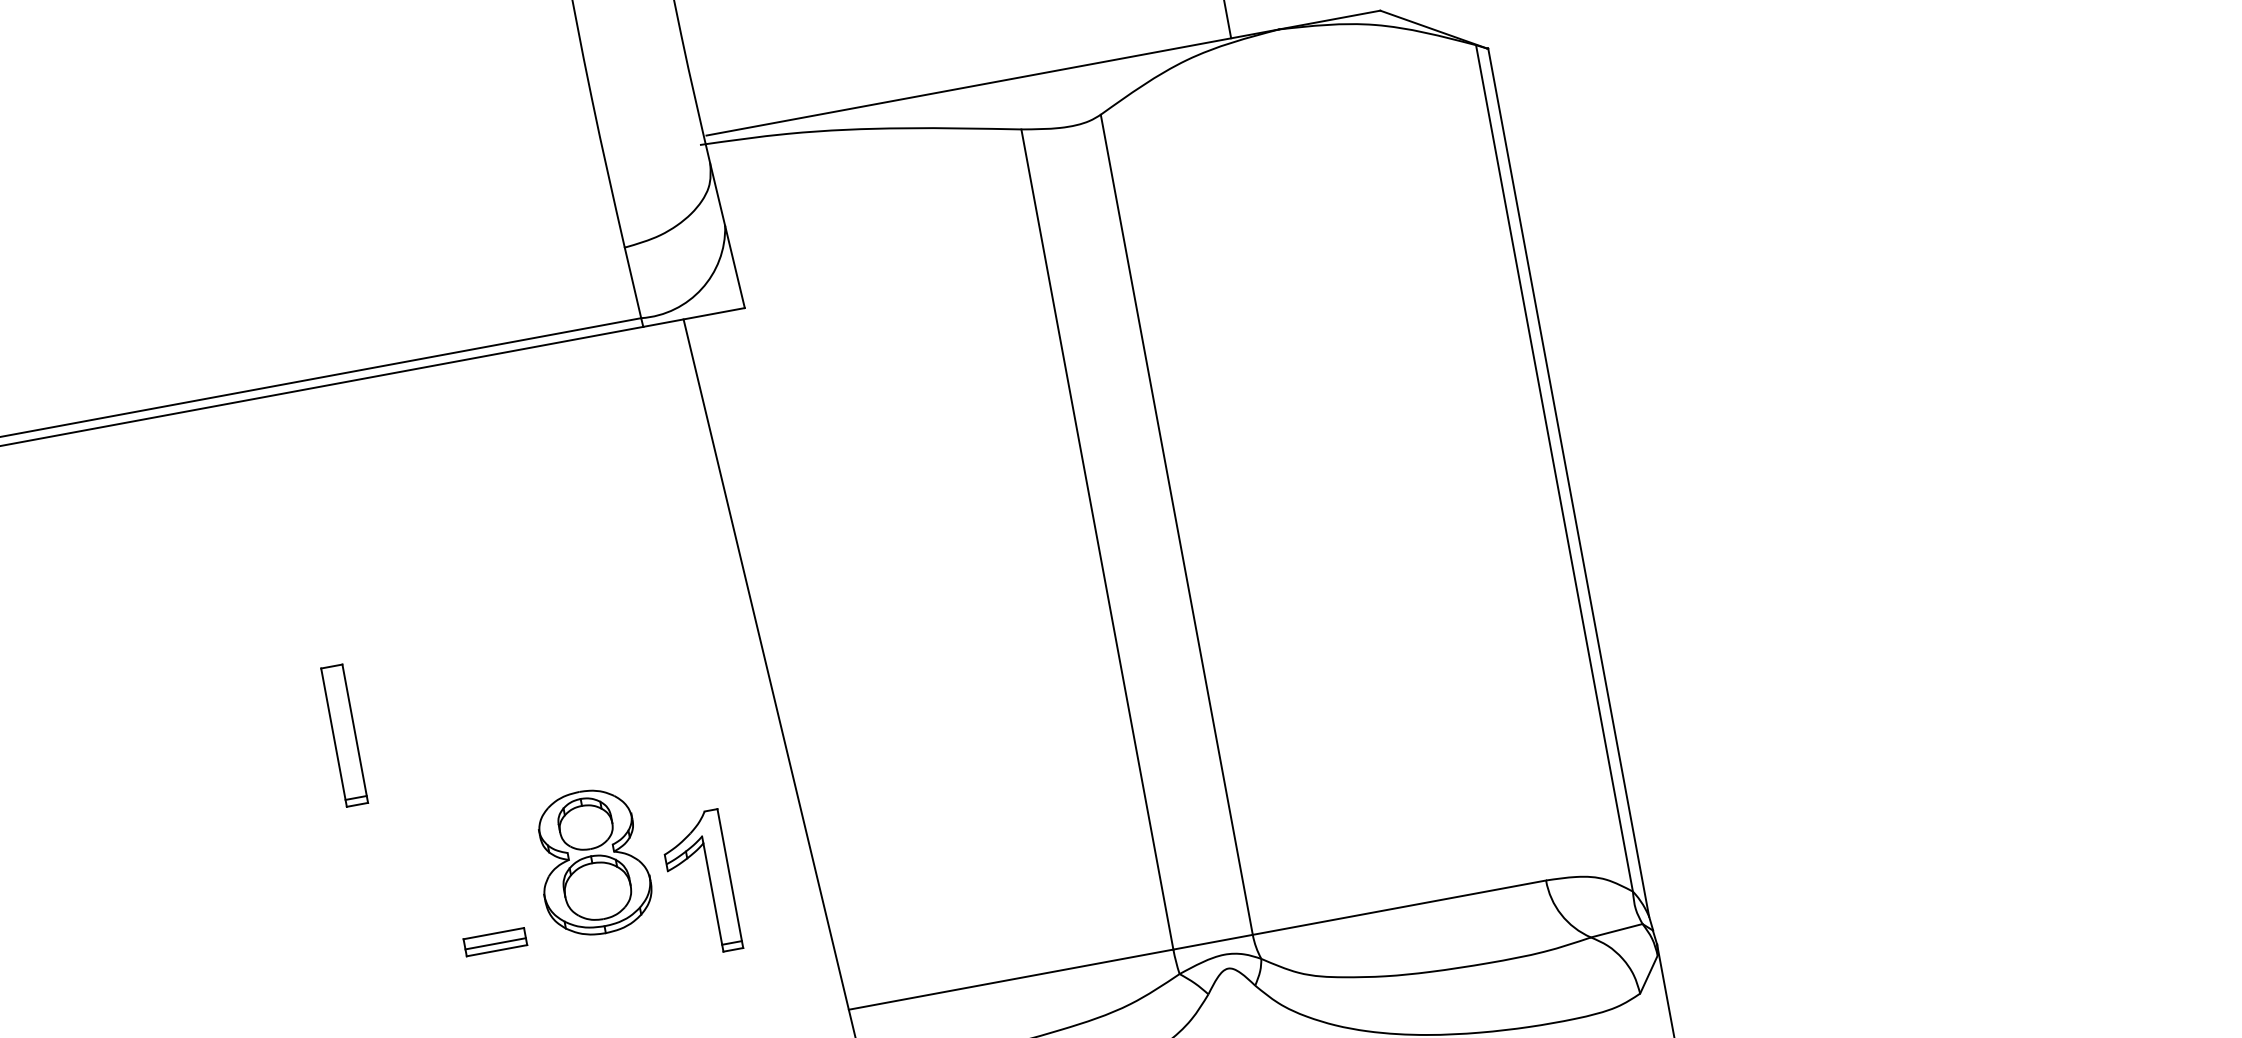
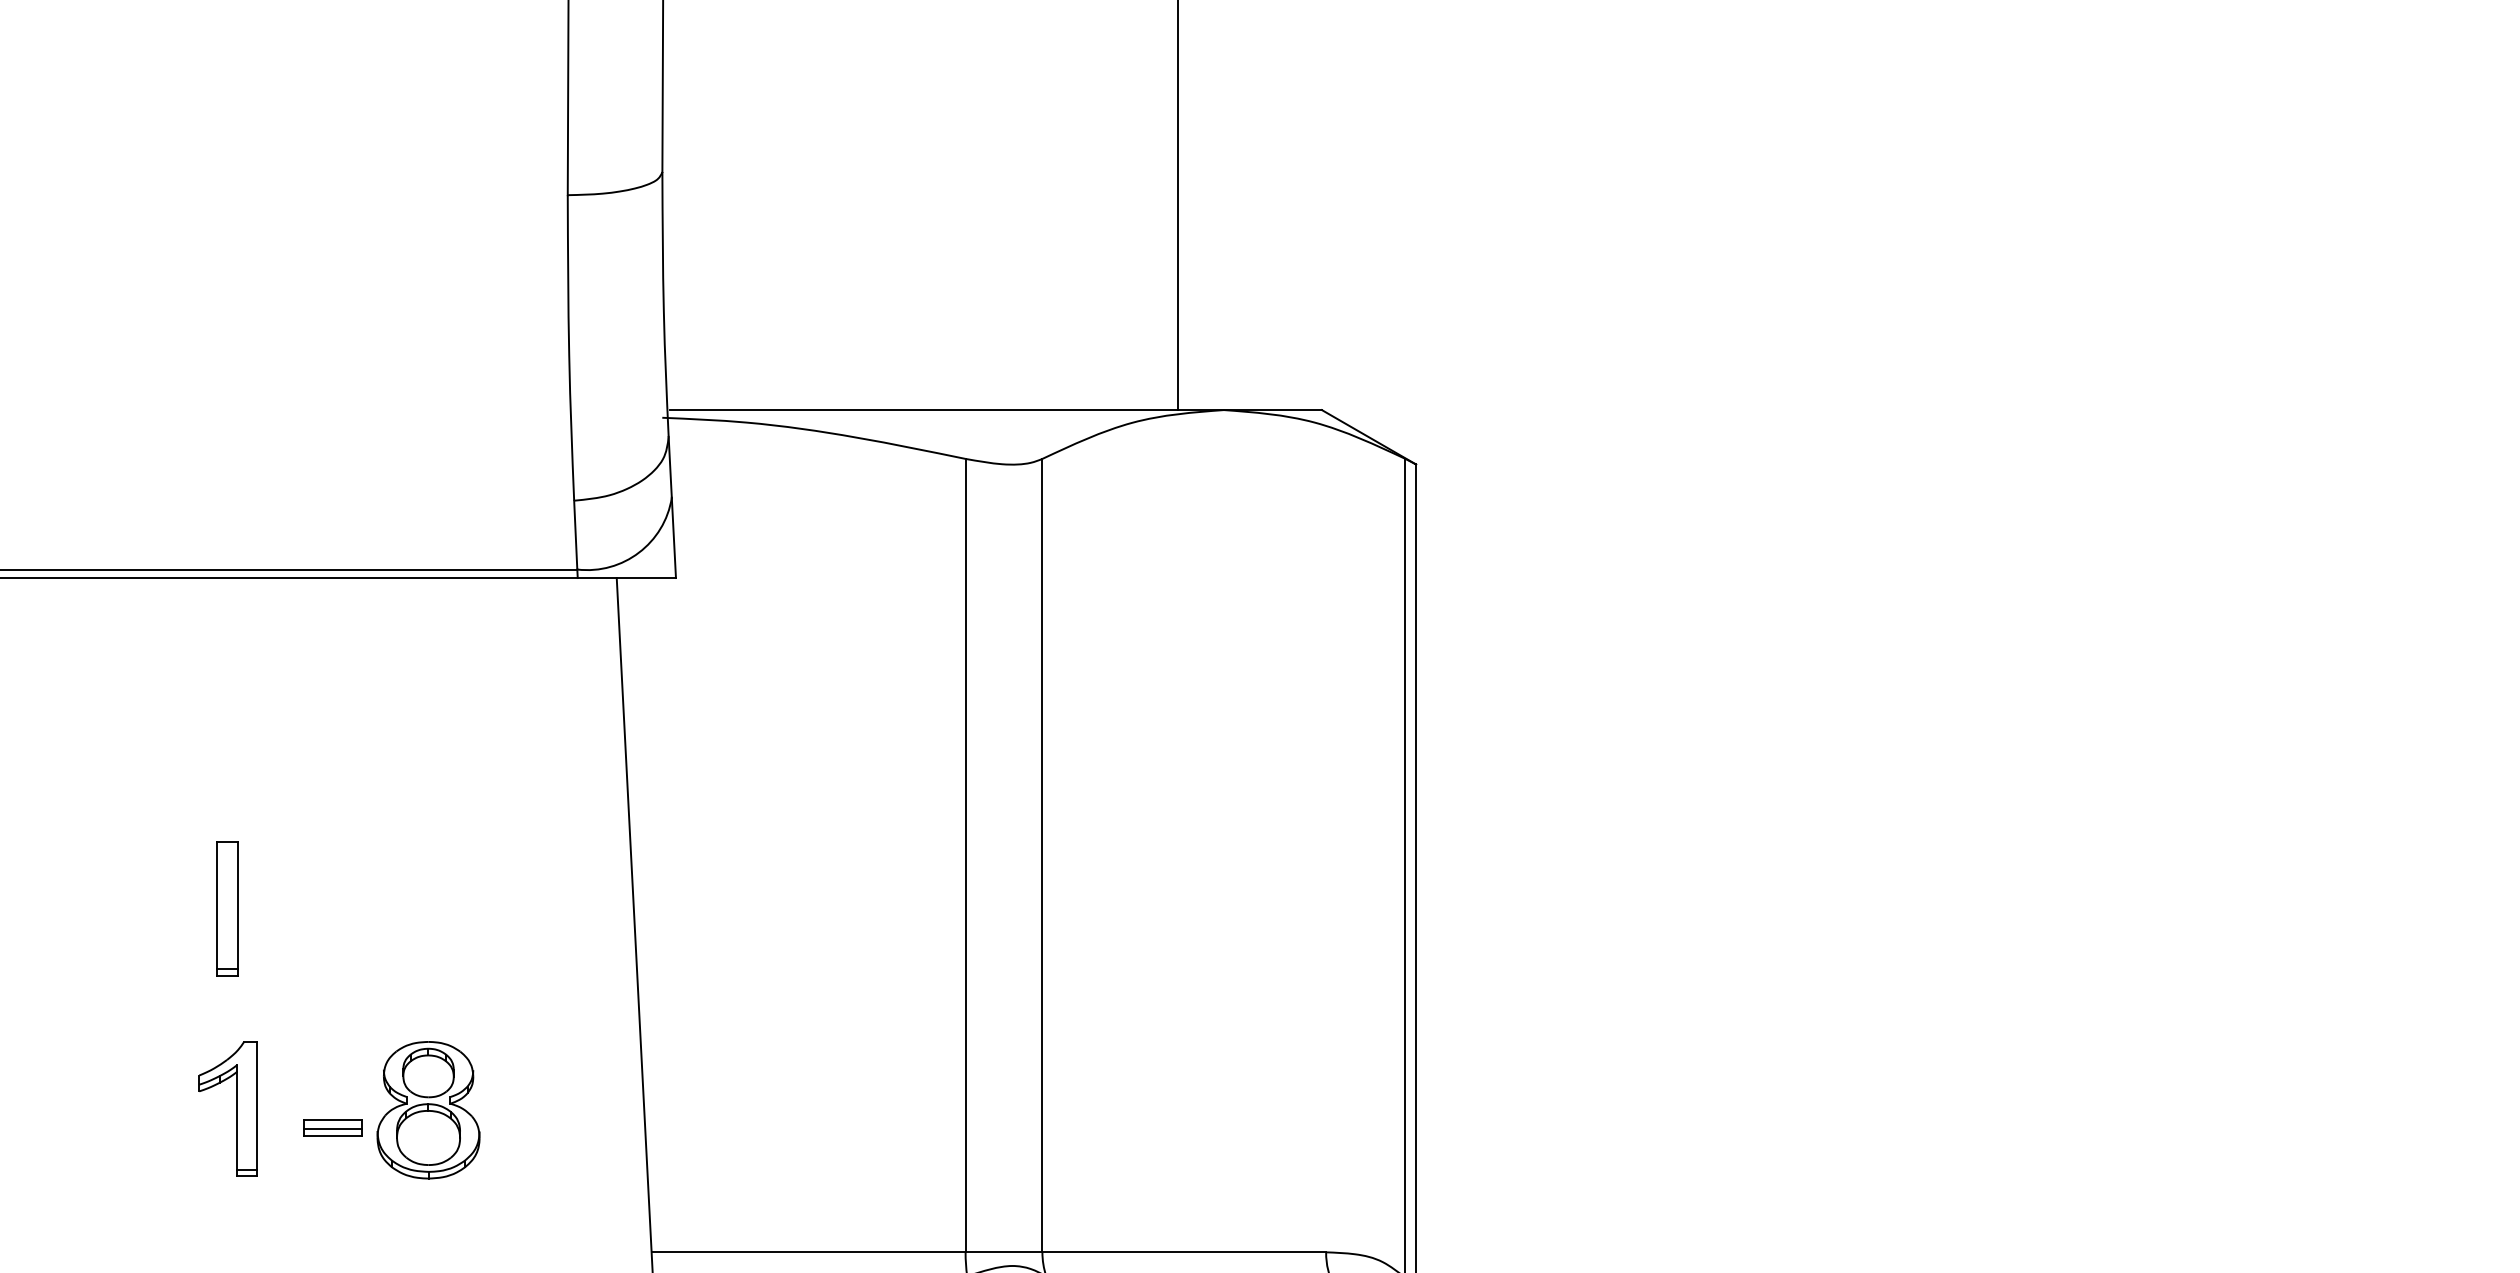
part: (592, 862) -> (428, 1110), moved
part: (709, 881) -> (236, 1108), moved

